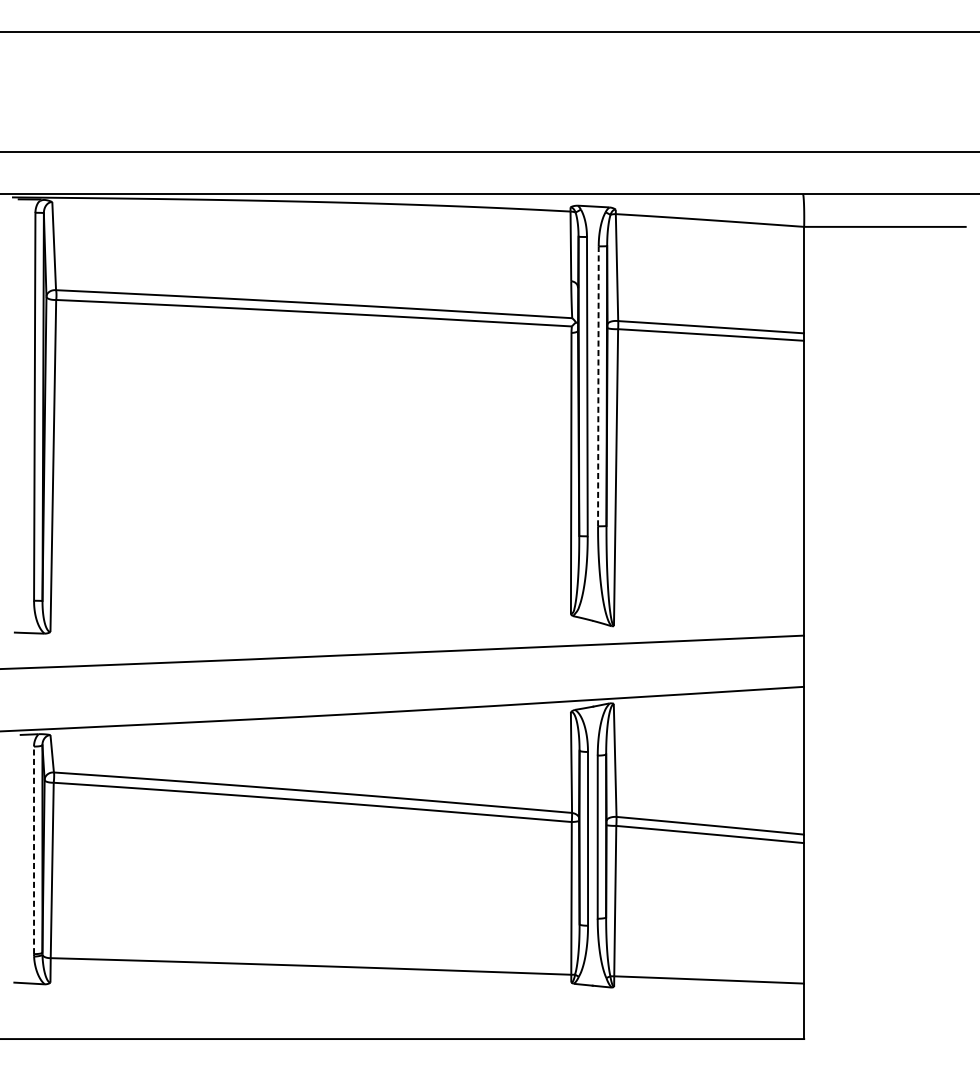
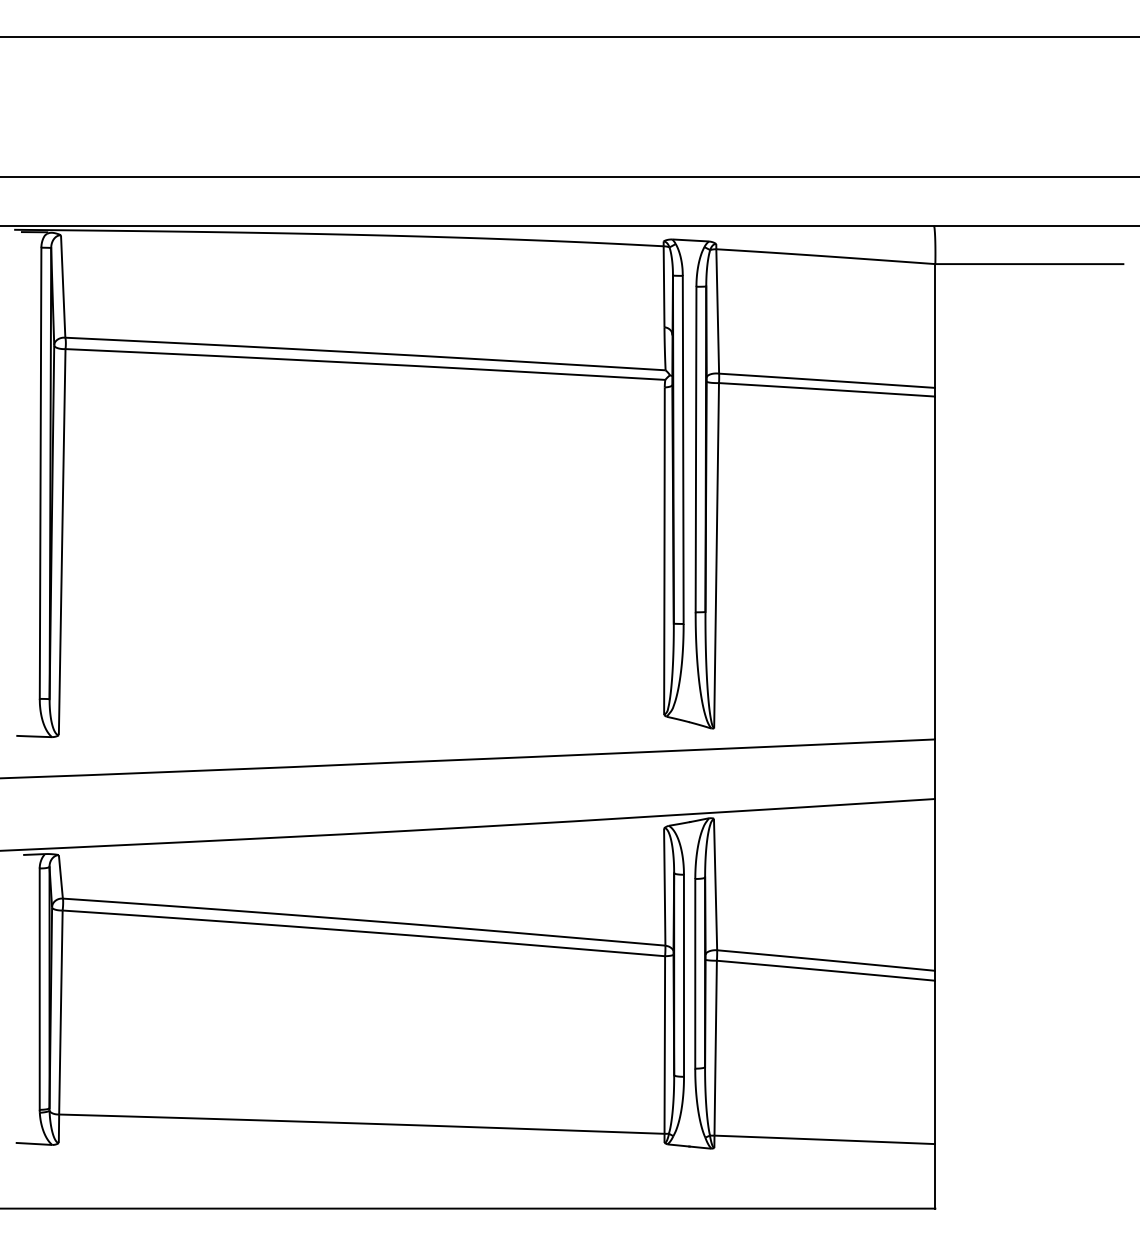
line: (598, 386) -> (696, 449), dashed -> solid
line: (33, 850) -> (39, 989), dashed -> solid

